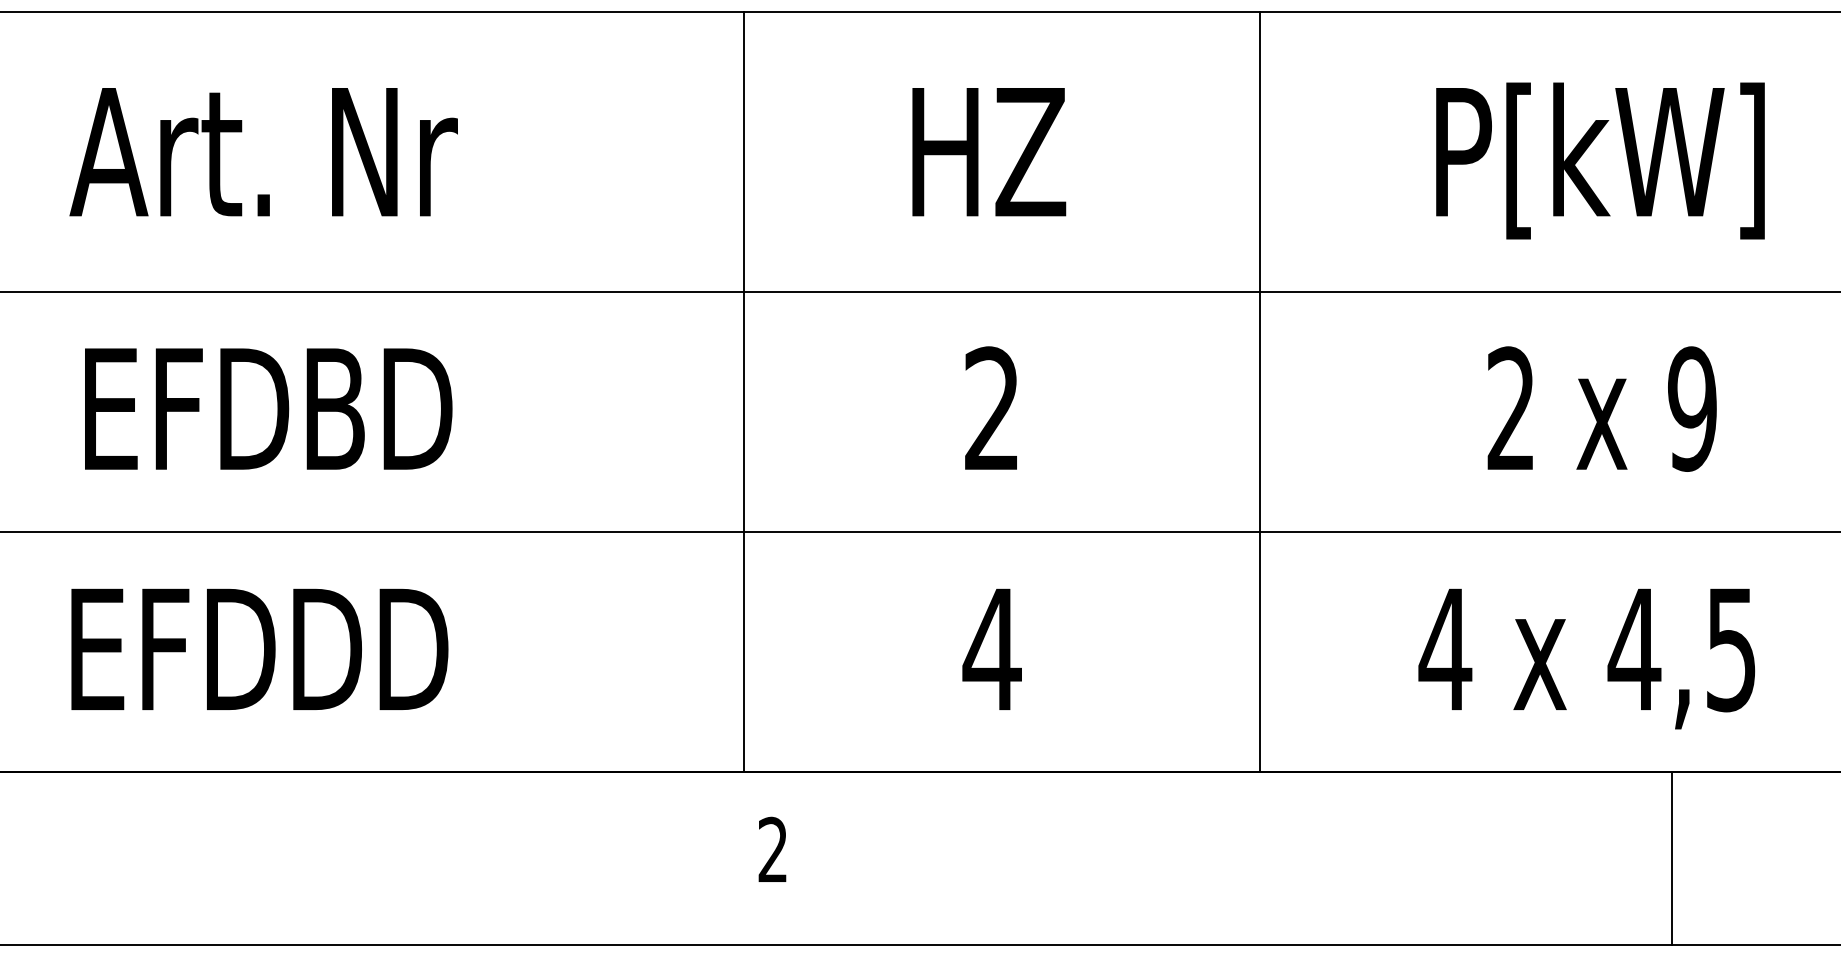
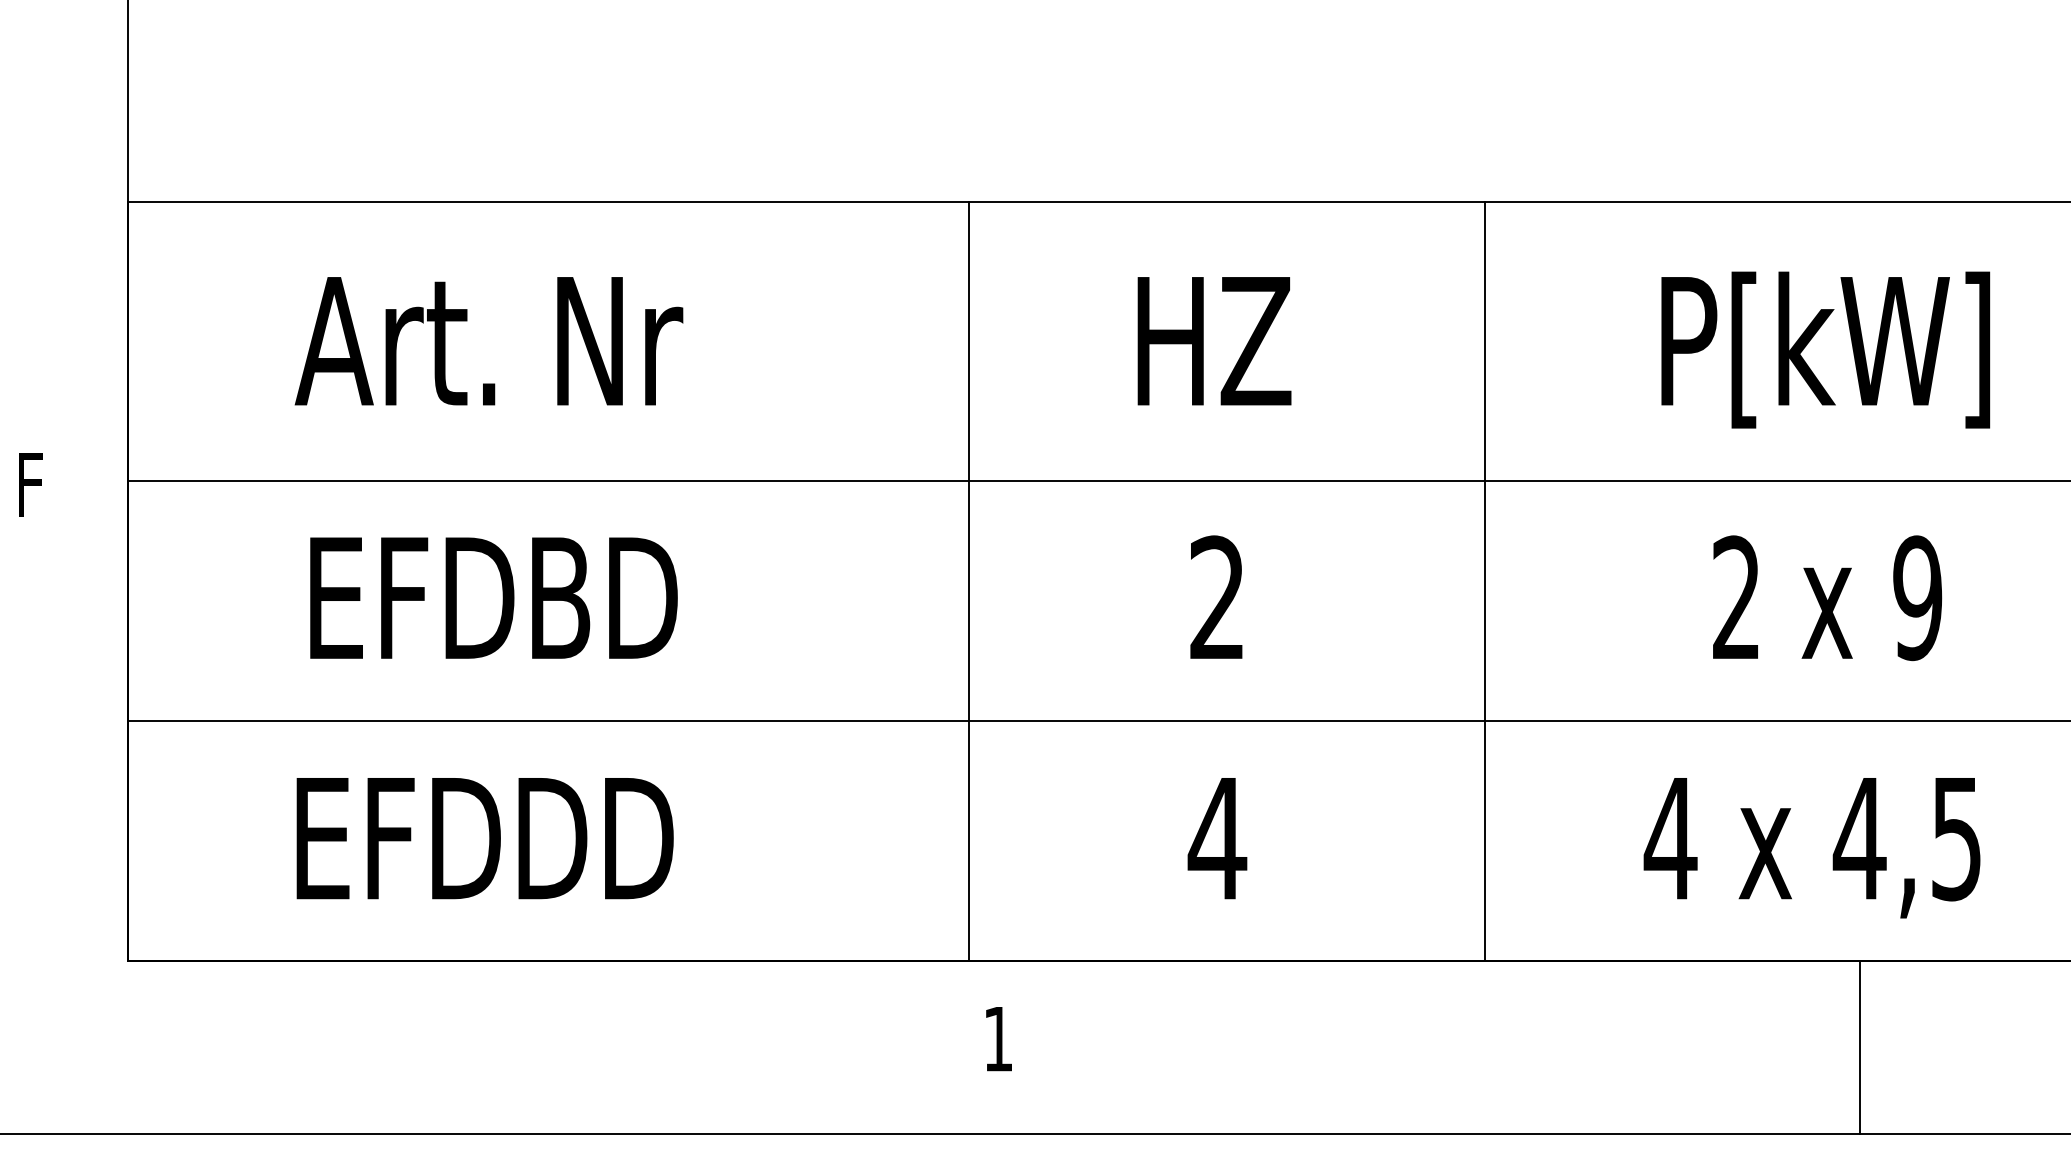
text: (772, 849) -> (997, 1038), 2 -> 1
line: (1672, 858) -> (1860, 1047), moved

